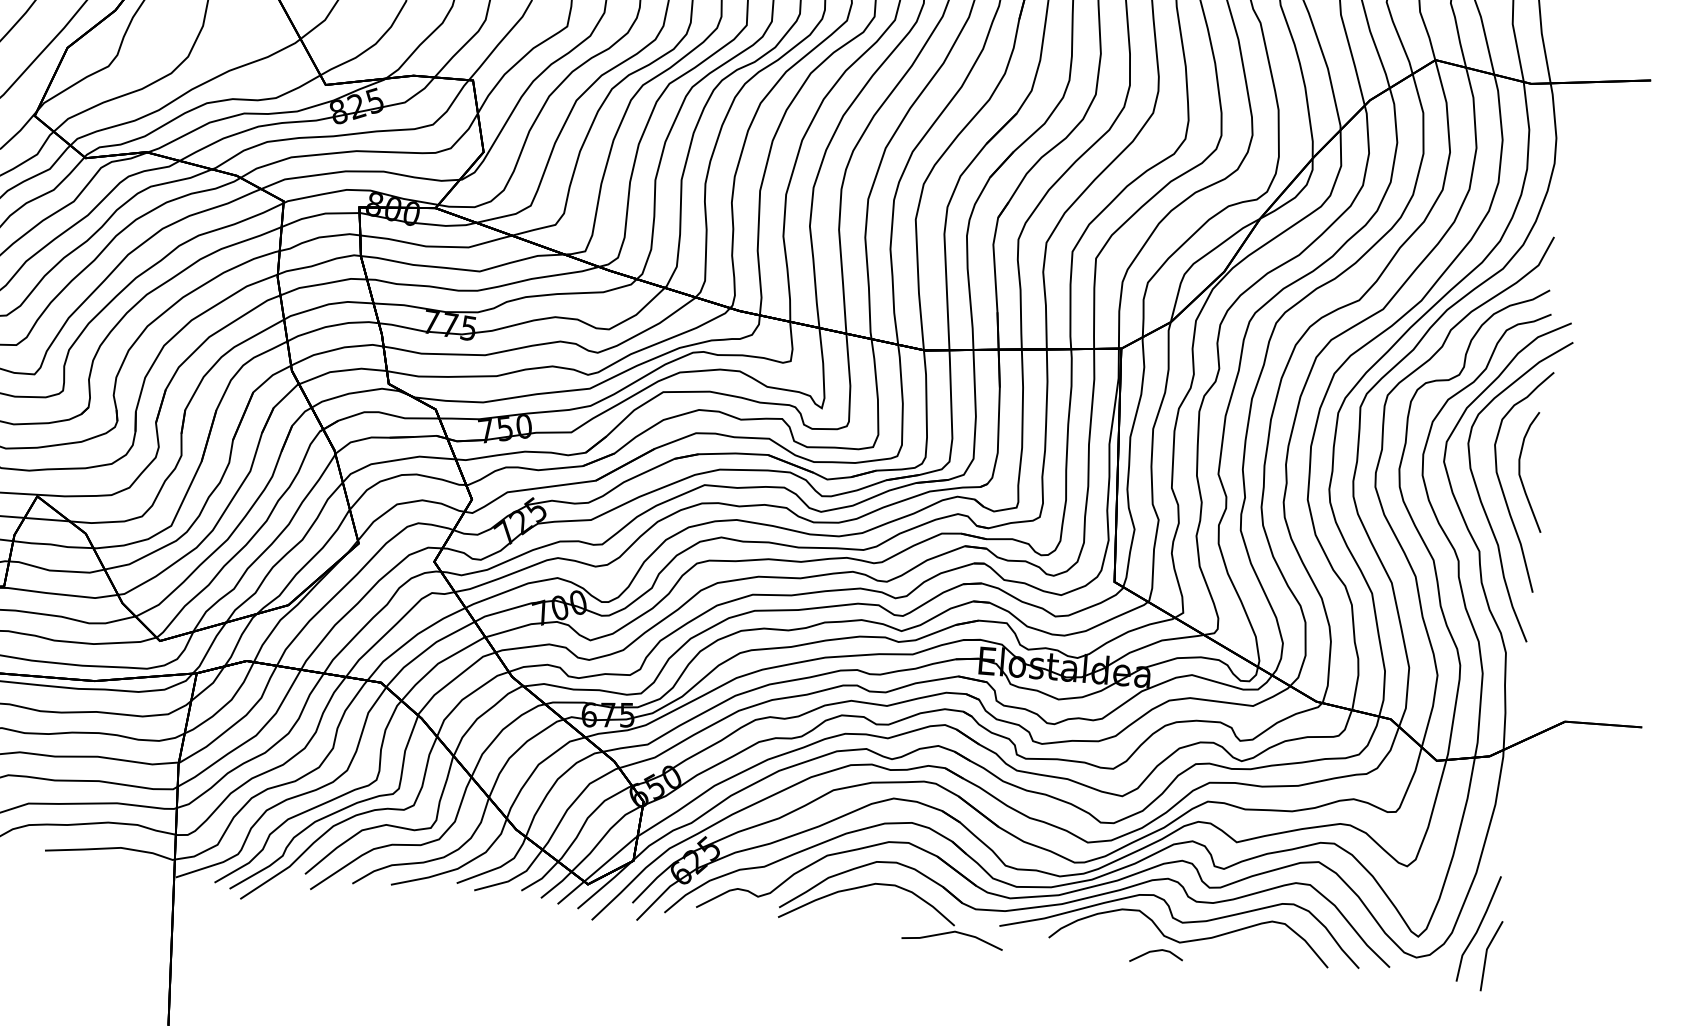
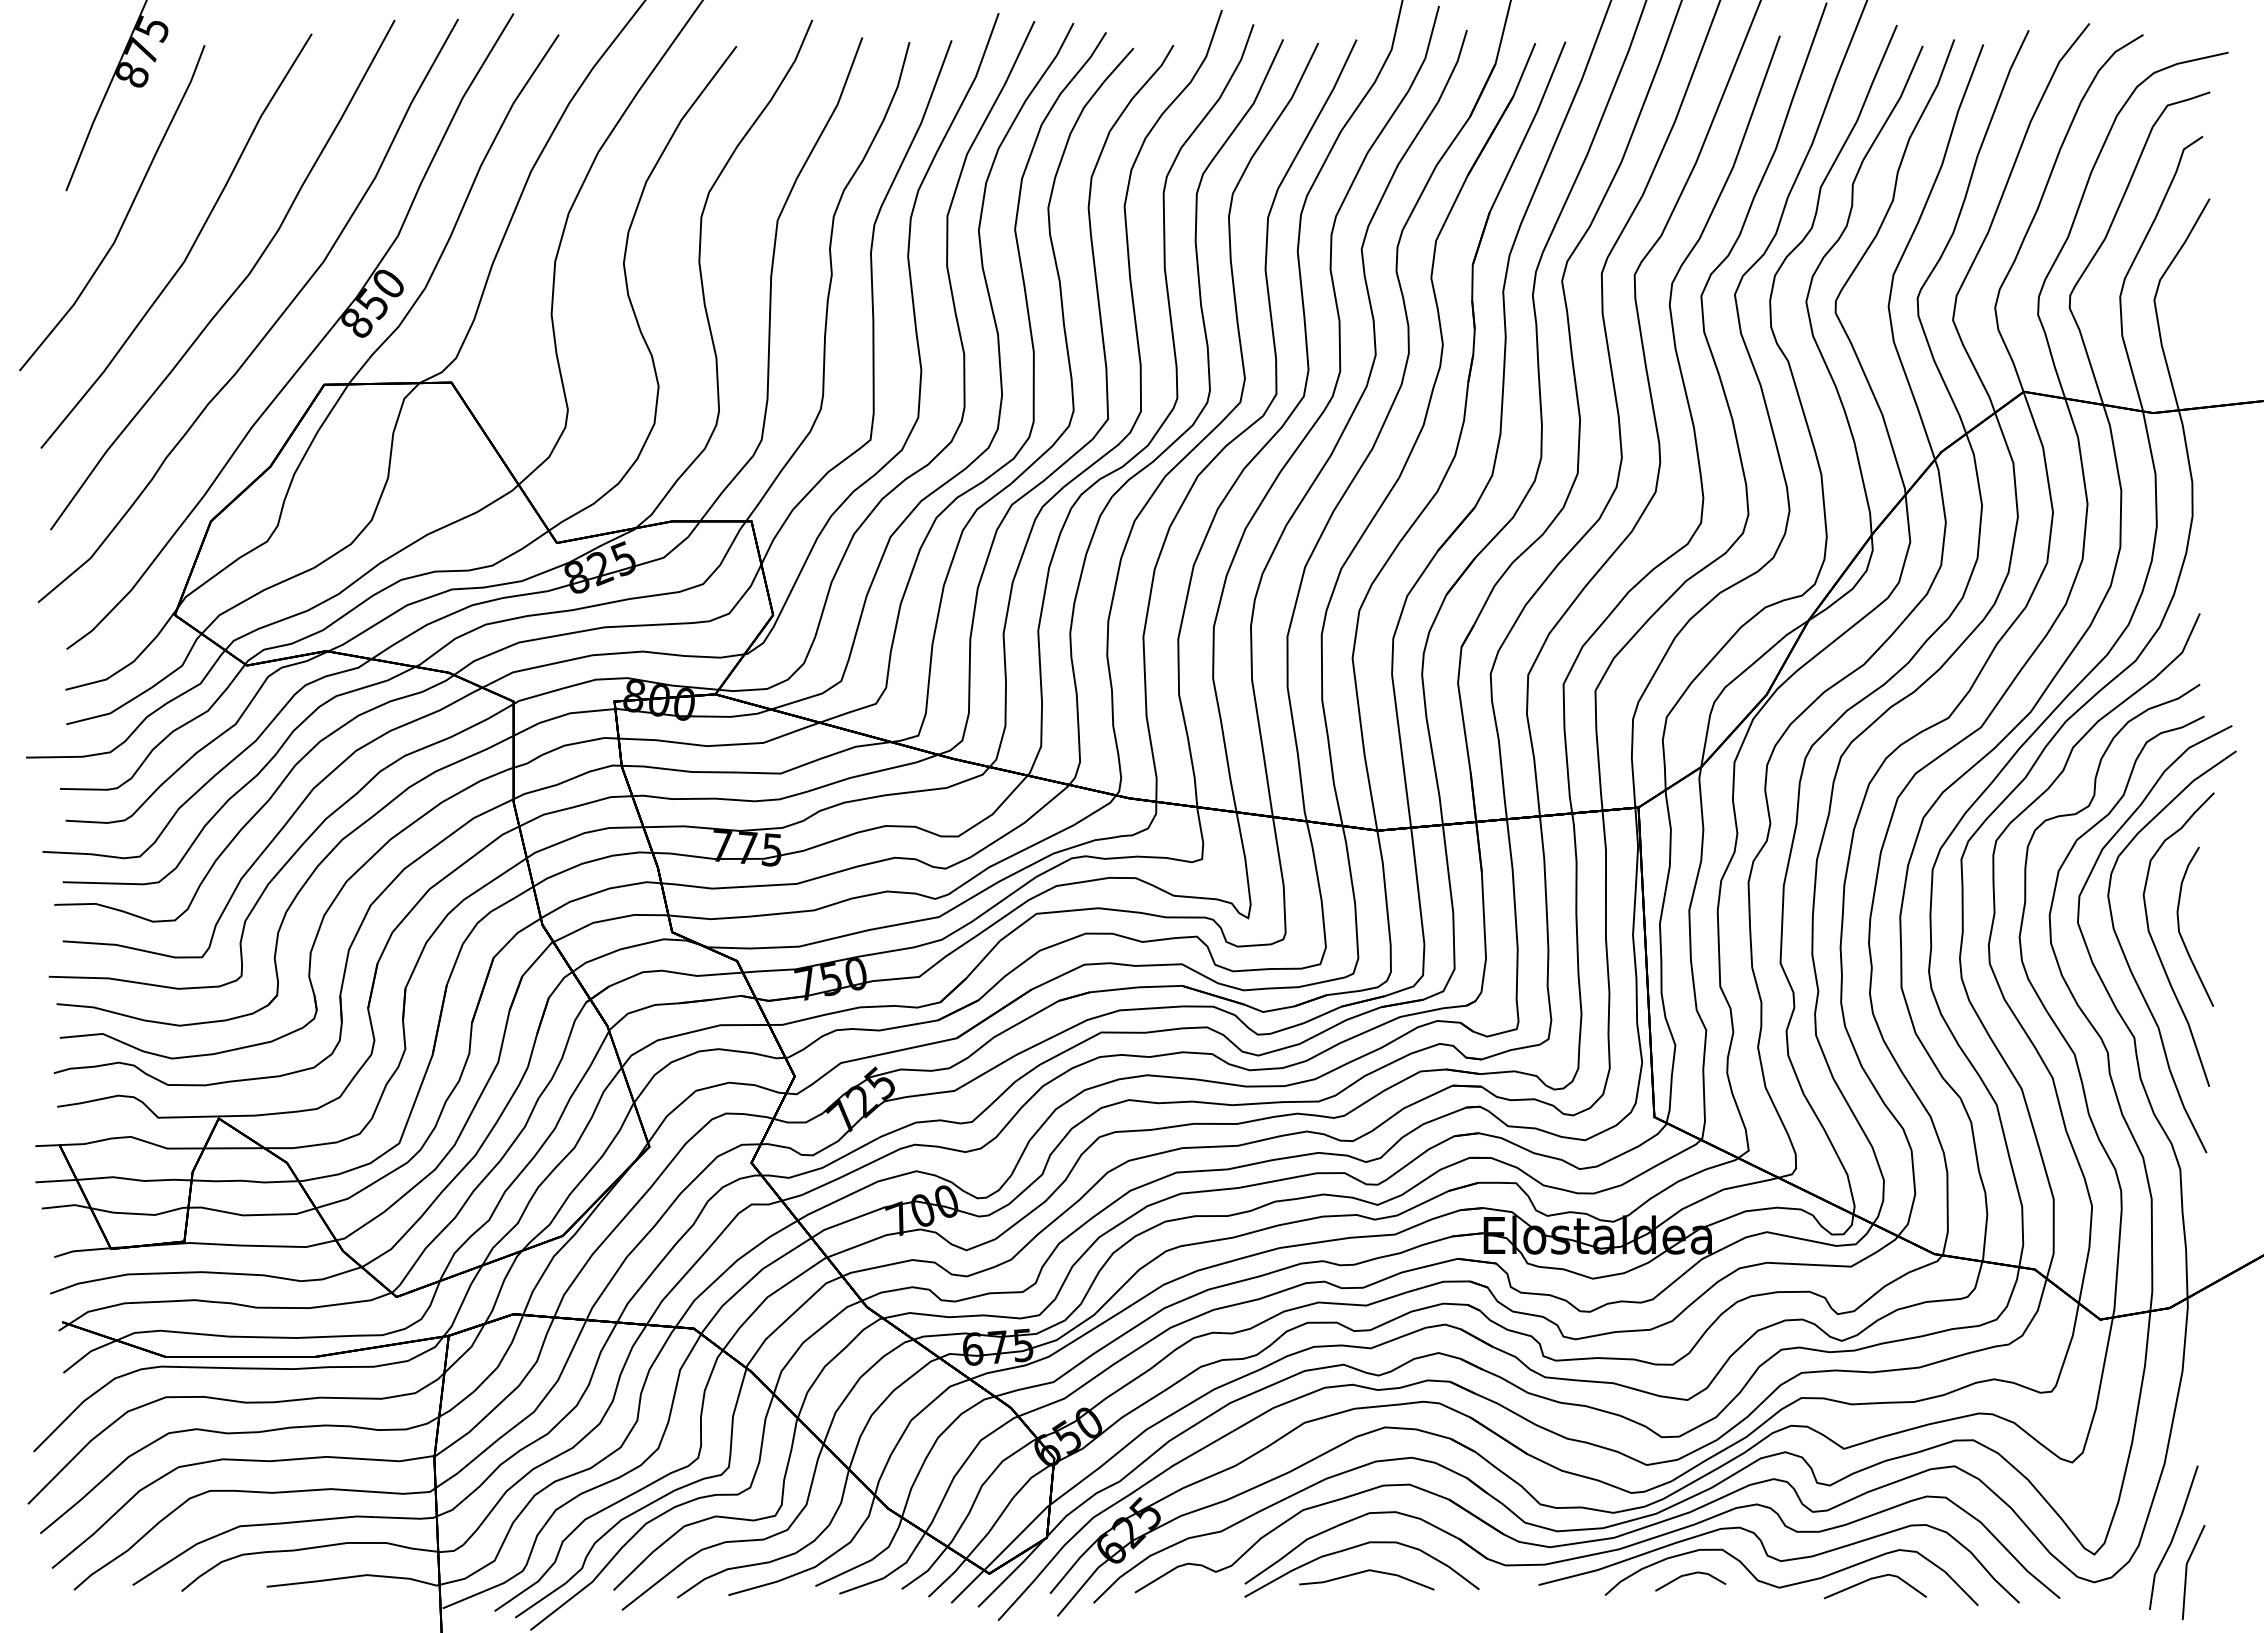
line: (951, 933) -> (1365, 1572), moved
line: (1251, 942) -> (1873, 1579), added
line: (1155, 951) -> (1689, 1575), moved

